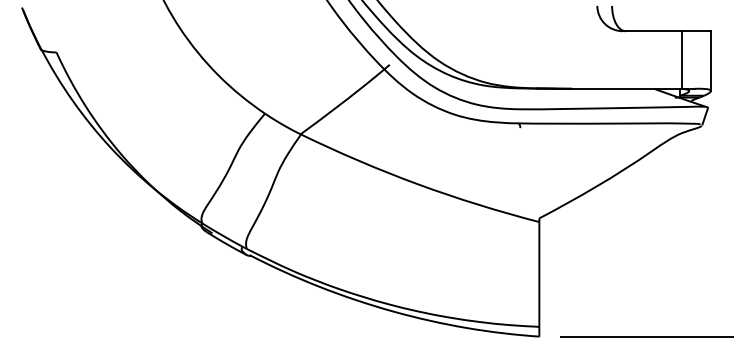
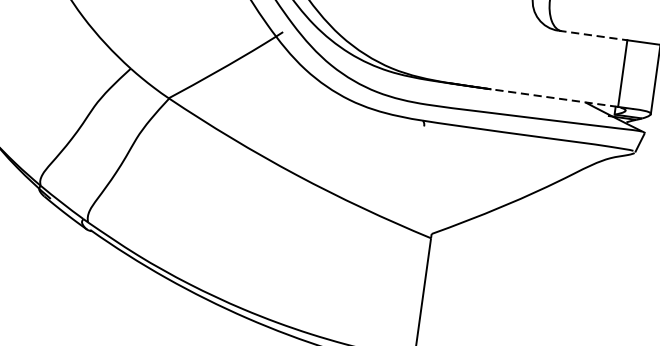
line: (652, 31) -> (592, 35), solid -> dashed
line: (626, 88) -> (553, 97), solid -> dashed

